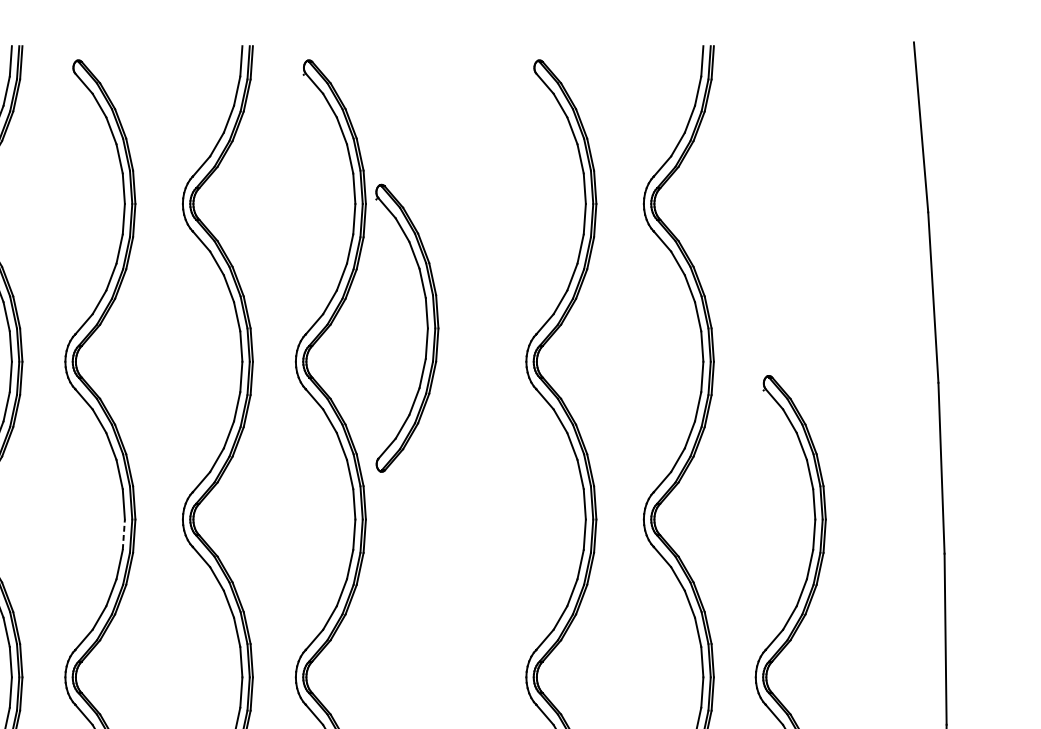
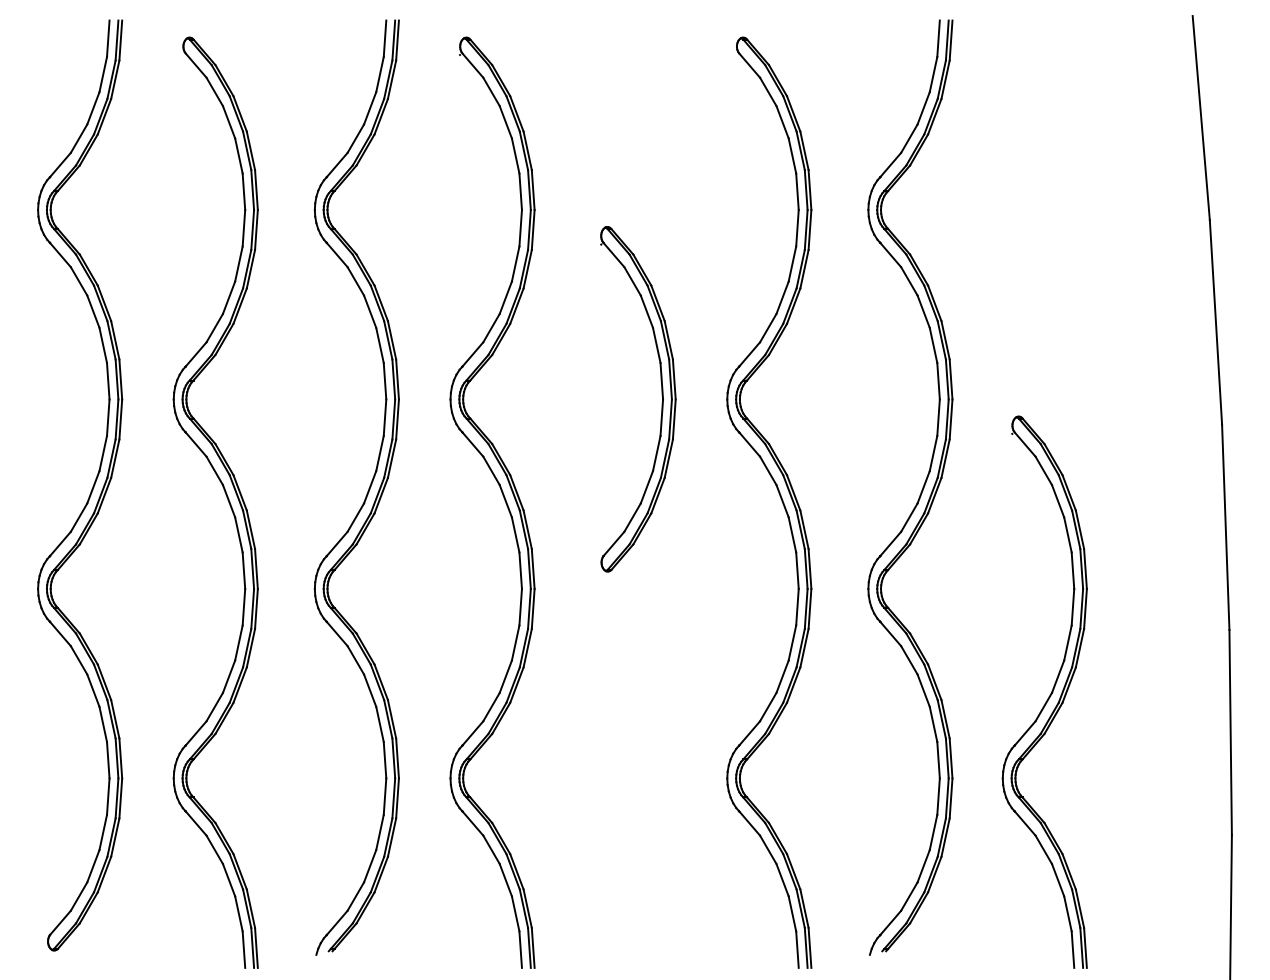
part: (426, 325) -> (661, 395), moved
line: (123, 534) -> (243, 606), dashed -> solid

